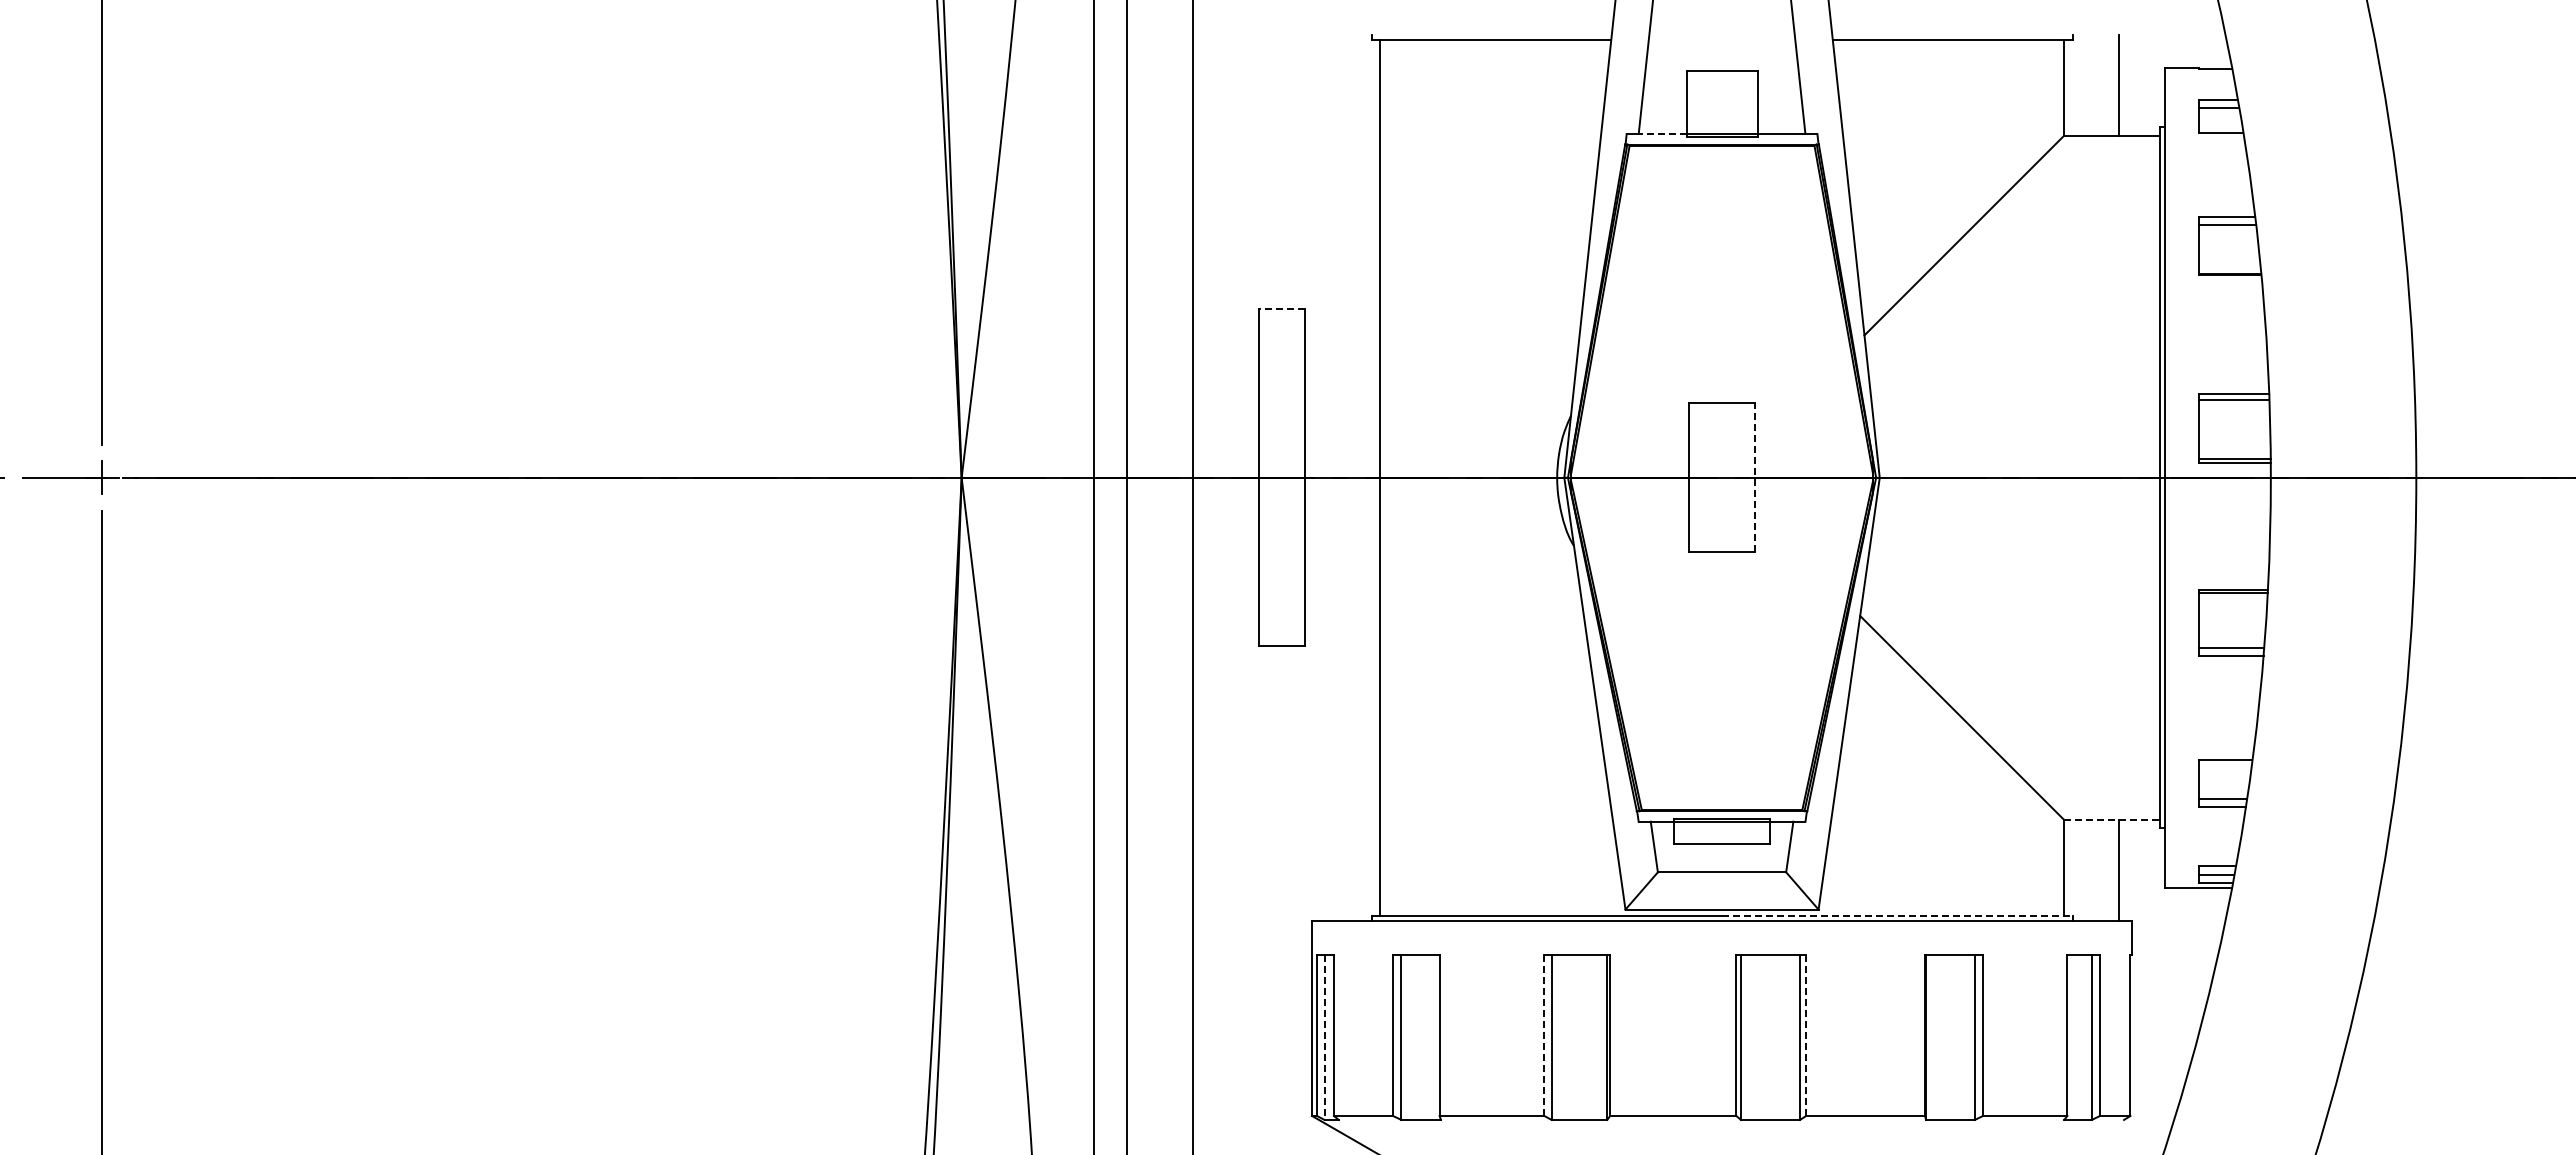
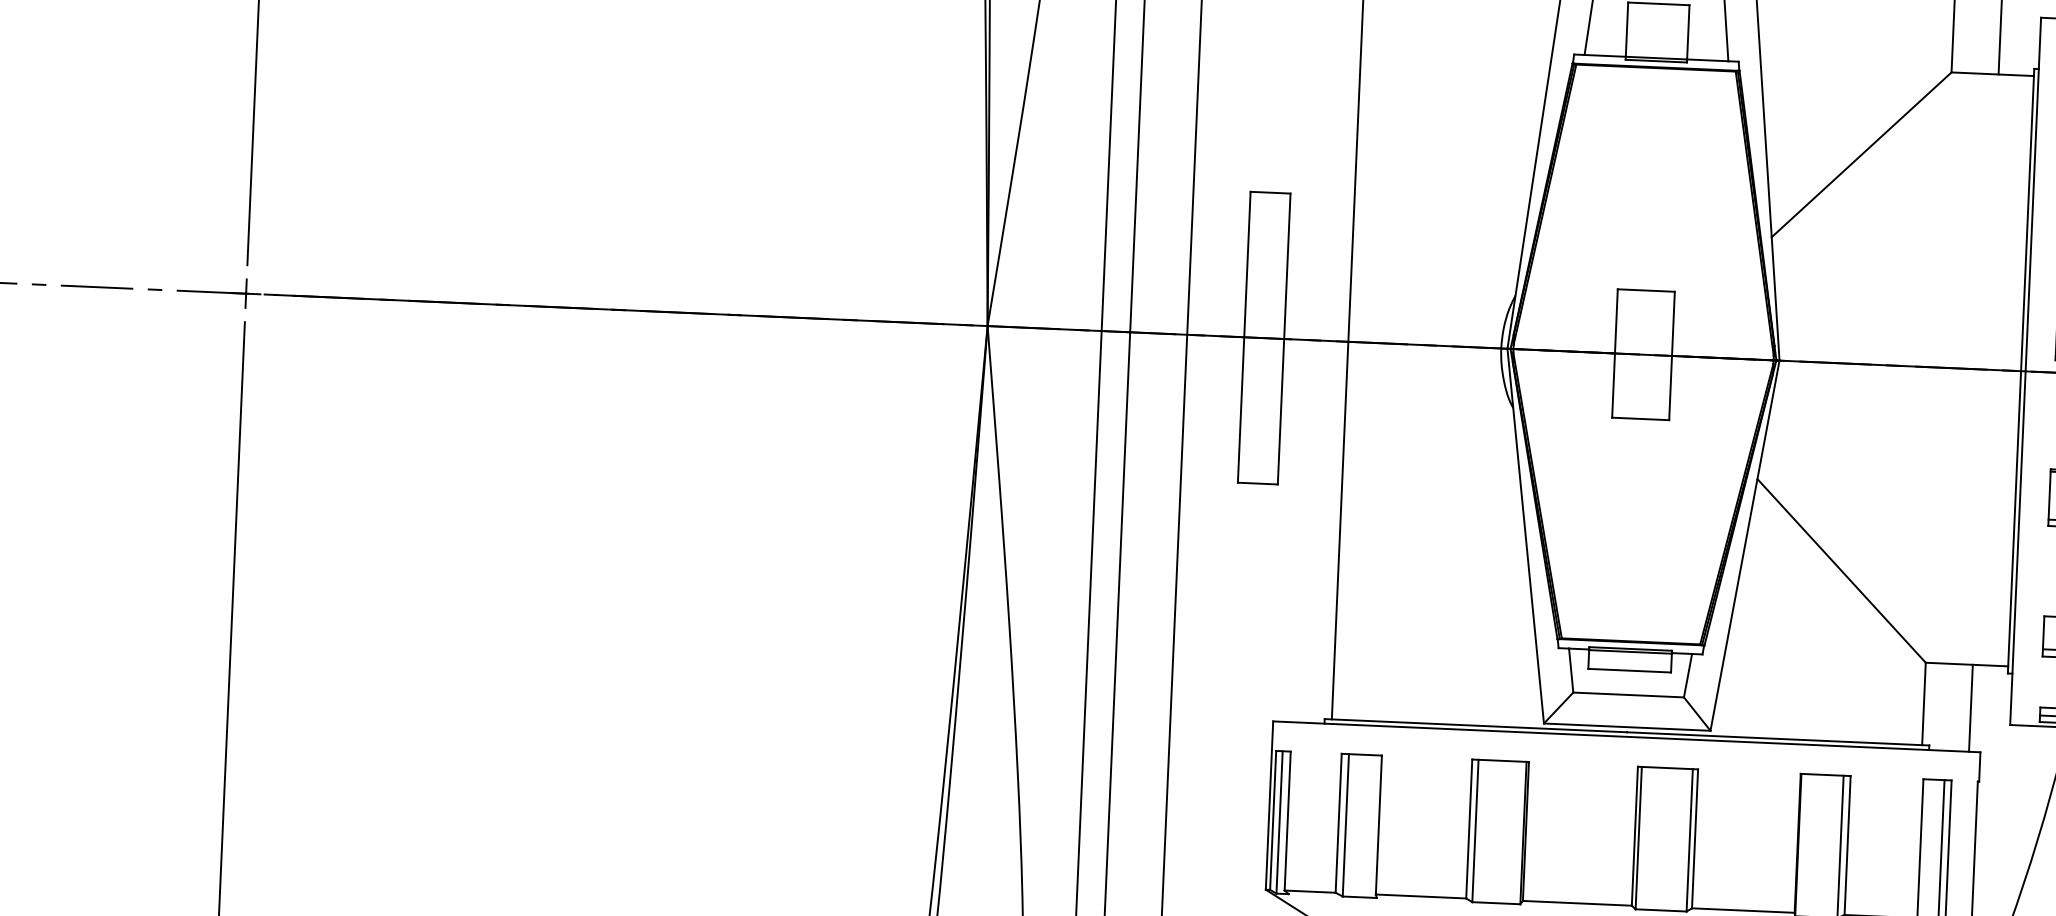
line: (1662, 134) -> (1605, 56), dashed -> solid
line: (1281, 309) -> (1269, 192), dashed -> solid
line: (1755, 477) -> (1672, 355), dashed -> solid
line: (2112, 820) -> (1967, 664), dashed -> solid
line: (1897, 915) -> (1778, 738), dashed -> solid
line: (1544, 1035) -> (1469, 829), dashed -> solid
line: (1806, 1035) -> (1695, 838), dashed -> solid
line: (1324, 1037) -> (1279, 822), dashed -> solid

